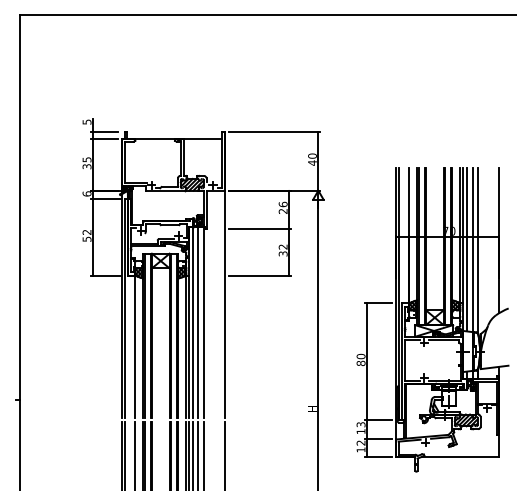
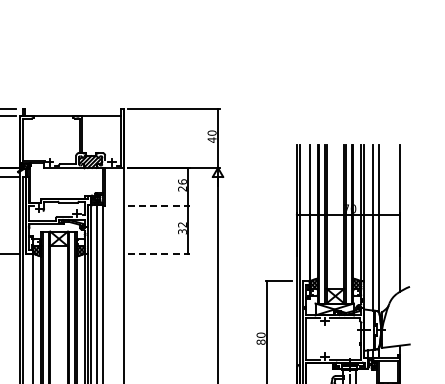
line: (259, 228) -> (158, 206), solid -> dashed
line: (466, 249) -> (367, 227), removed
line: (259, 275) -> (158, 253), solid -> dashed

